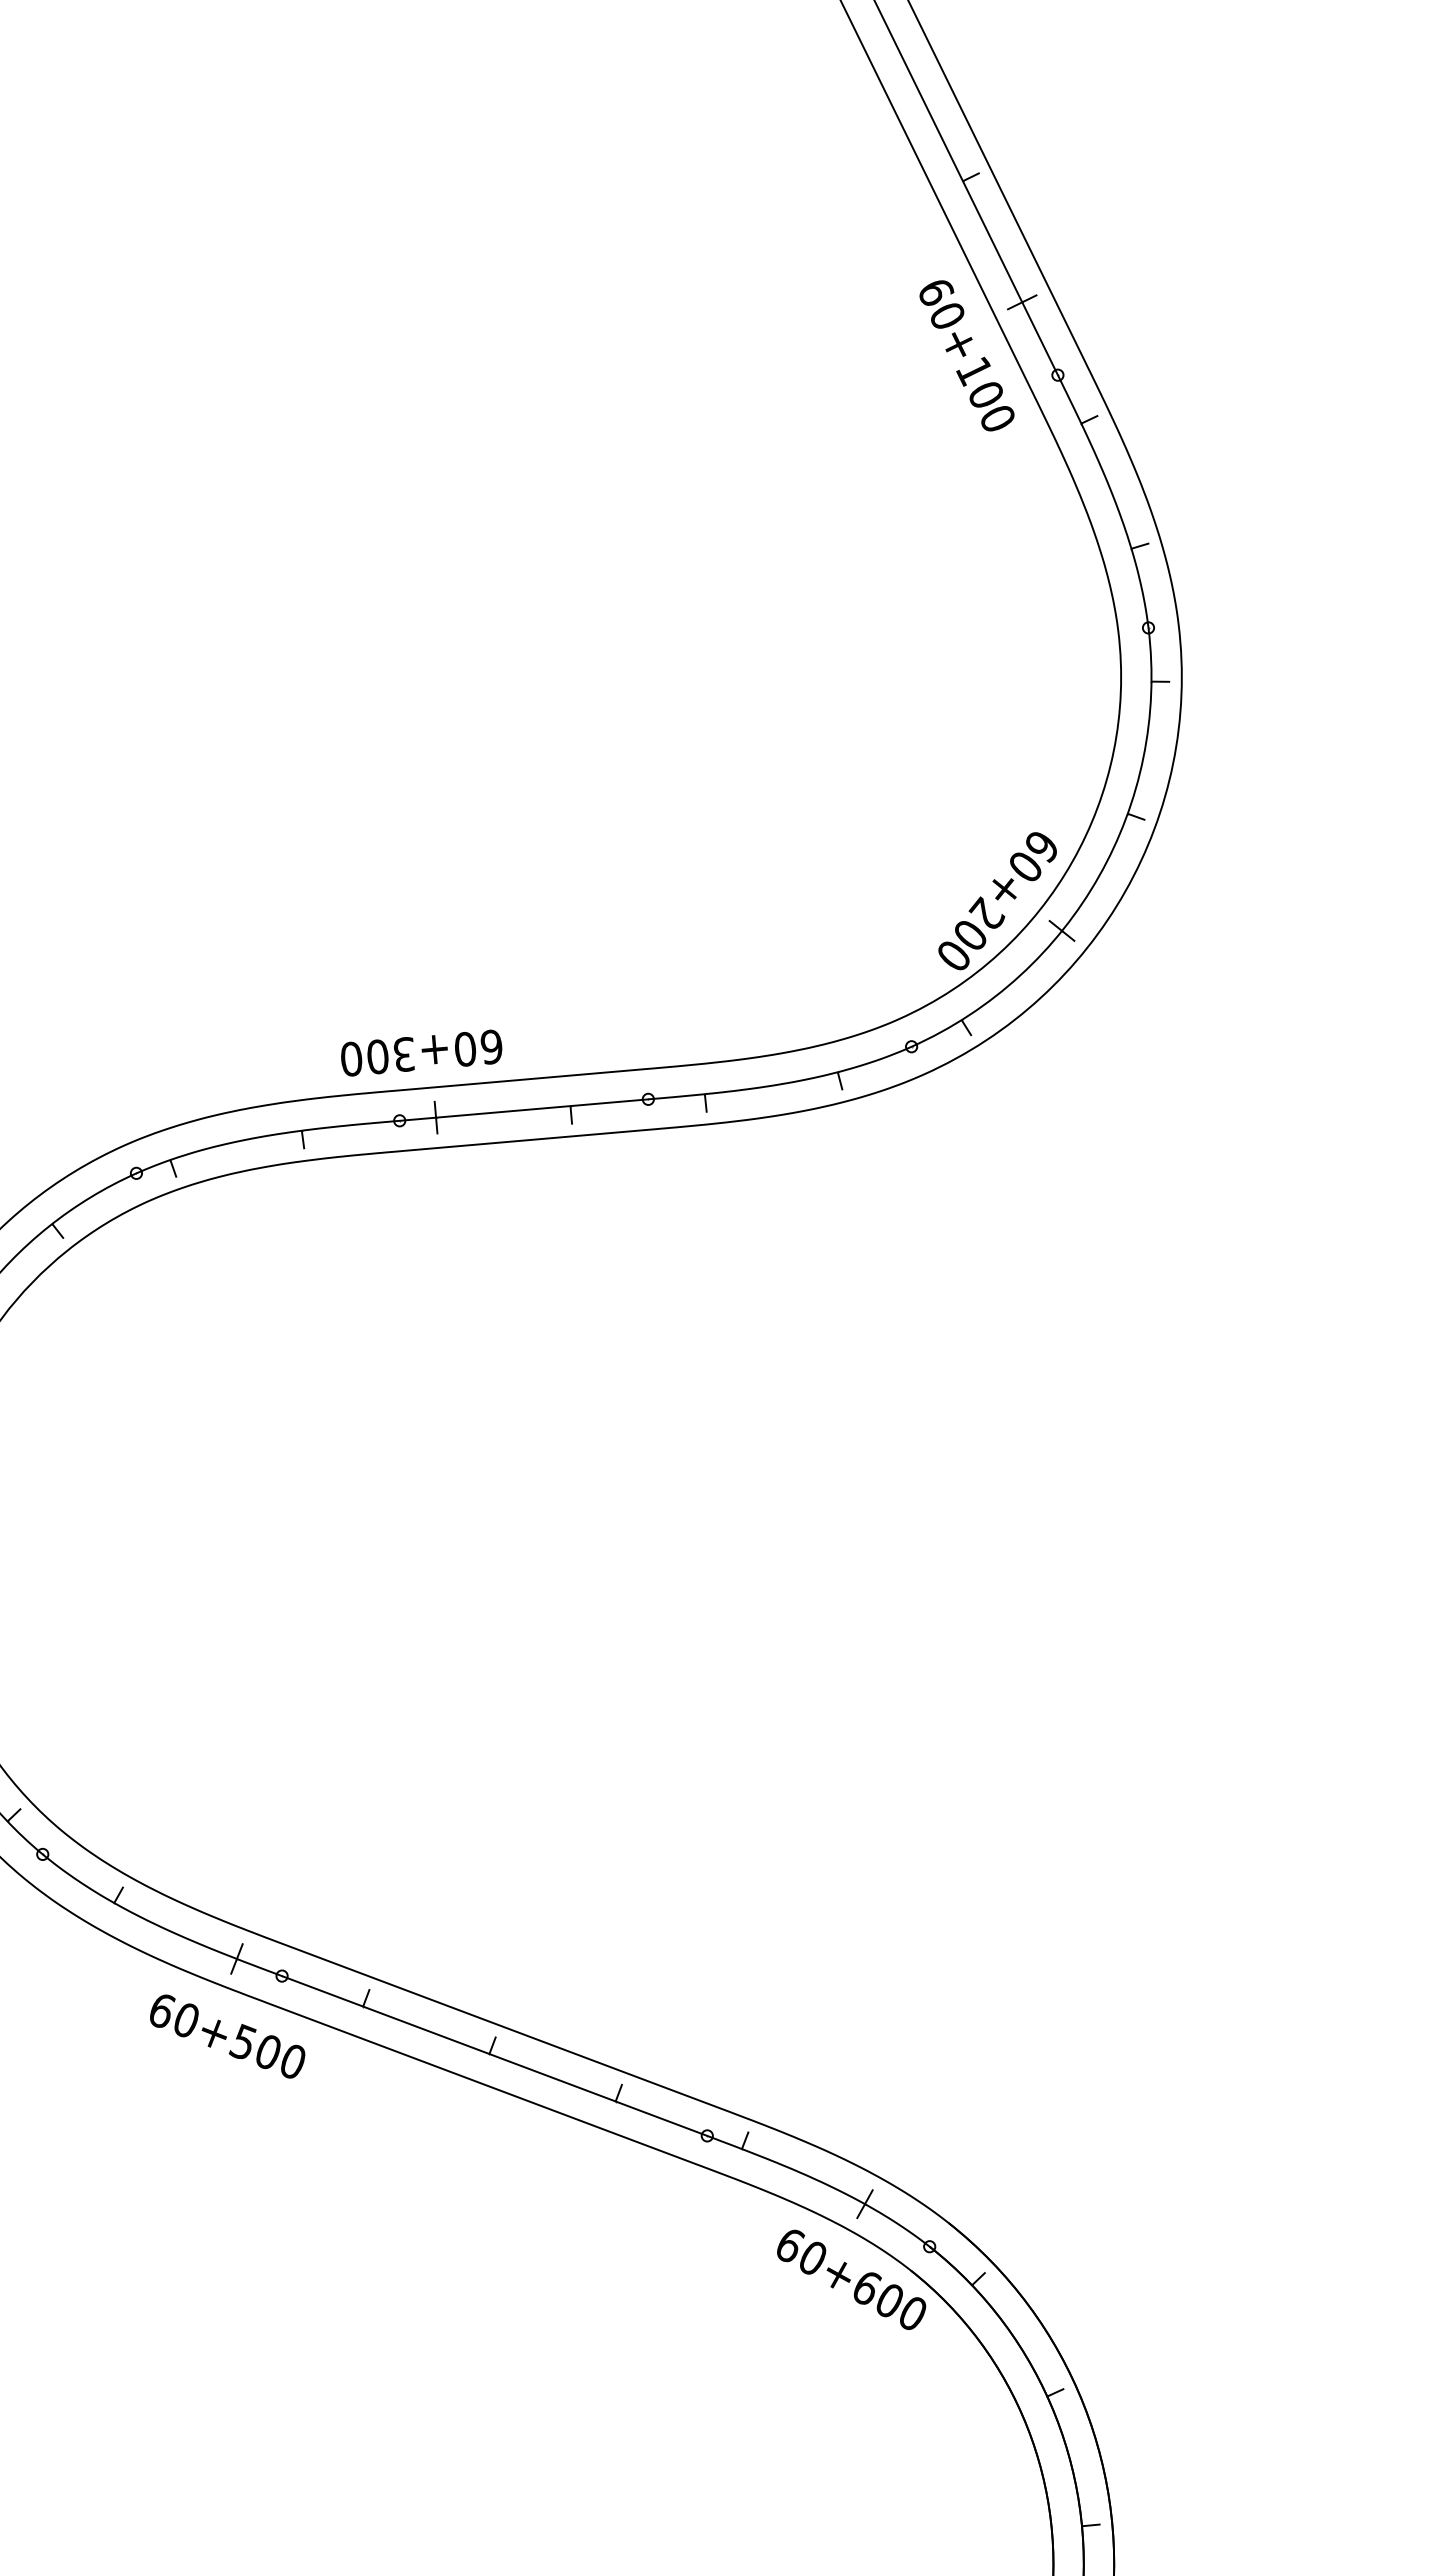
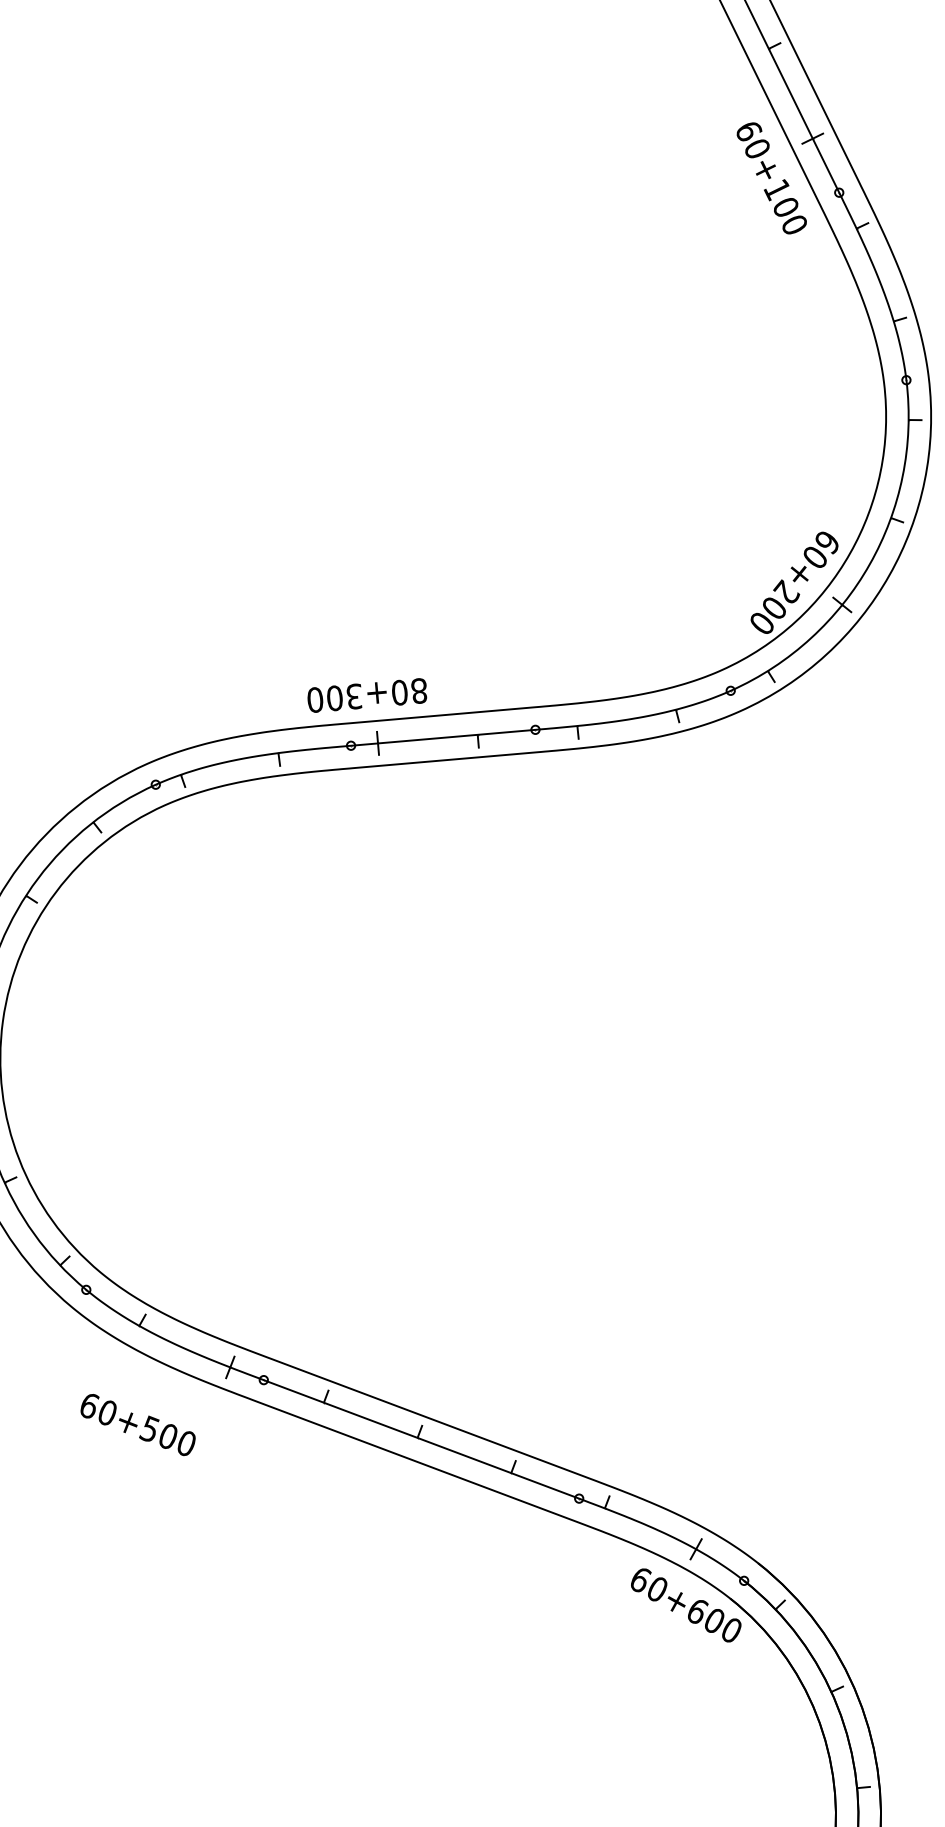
text: (491, 1046) -> (419, 690), 60+300 -> 80+300
text: (227, 2036) -> (138, 1424), moved

